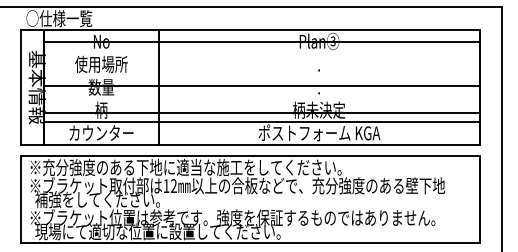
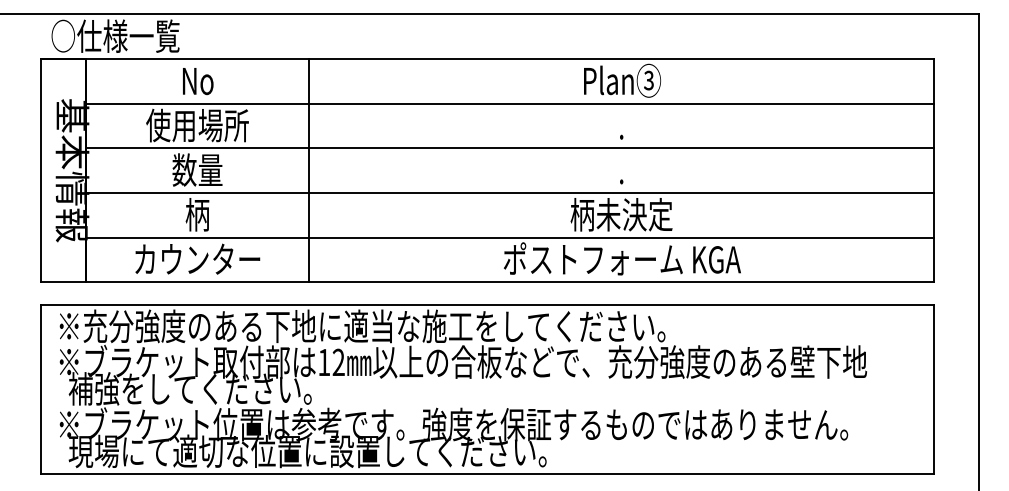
line: (261, 42) -> (509, 104), moved
line: (261, 86) -> (509, 149), moved
line: (261, 113) -> (509, 193), moved

